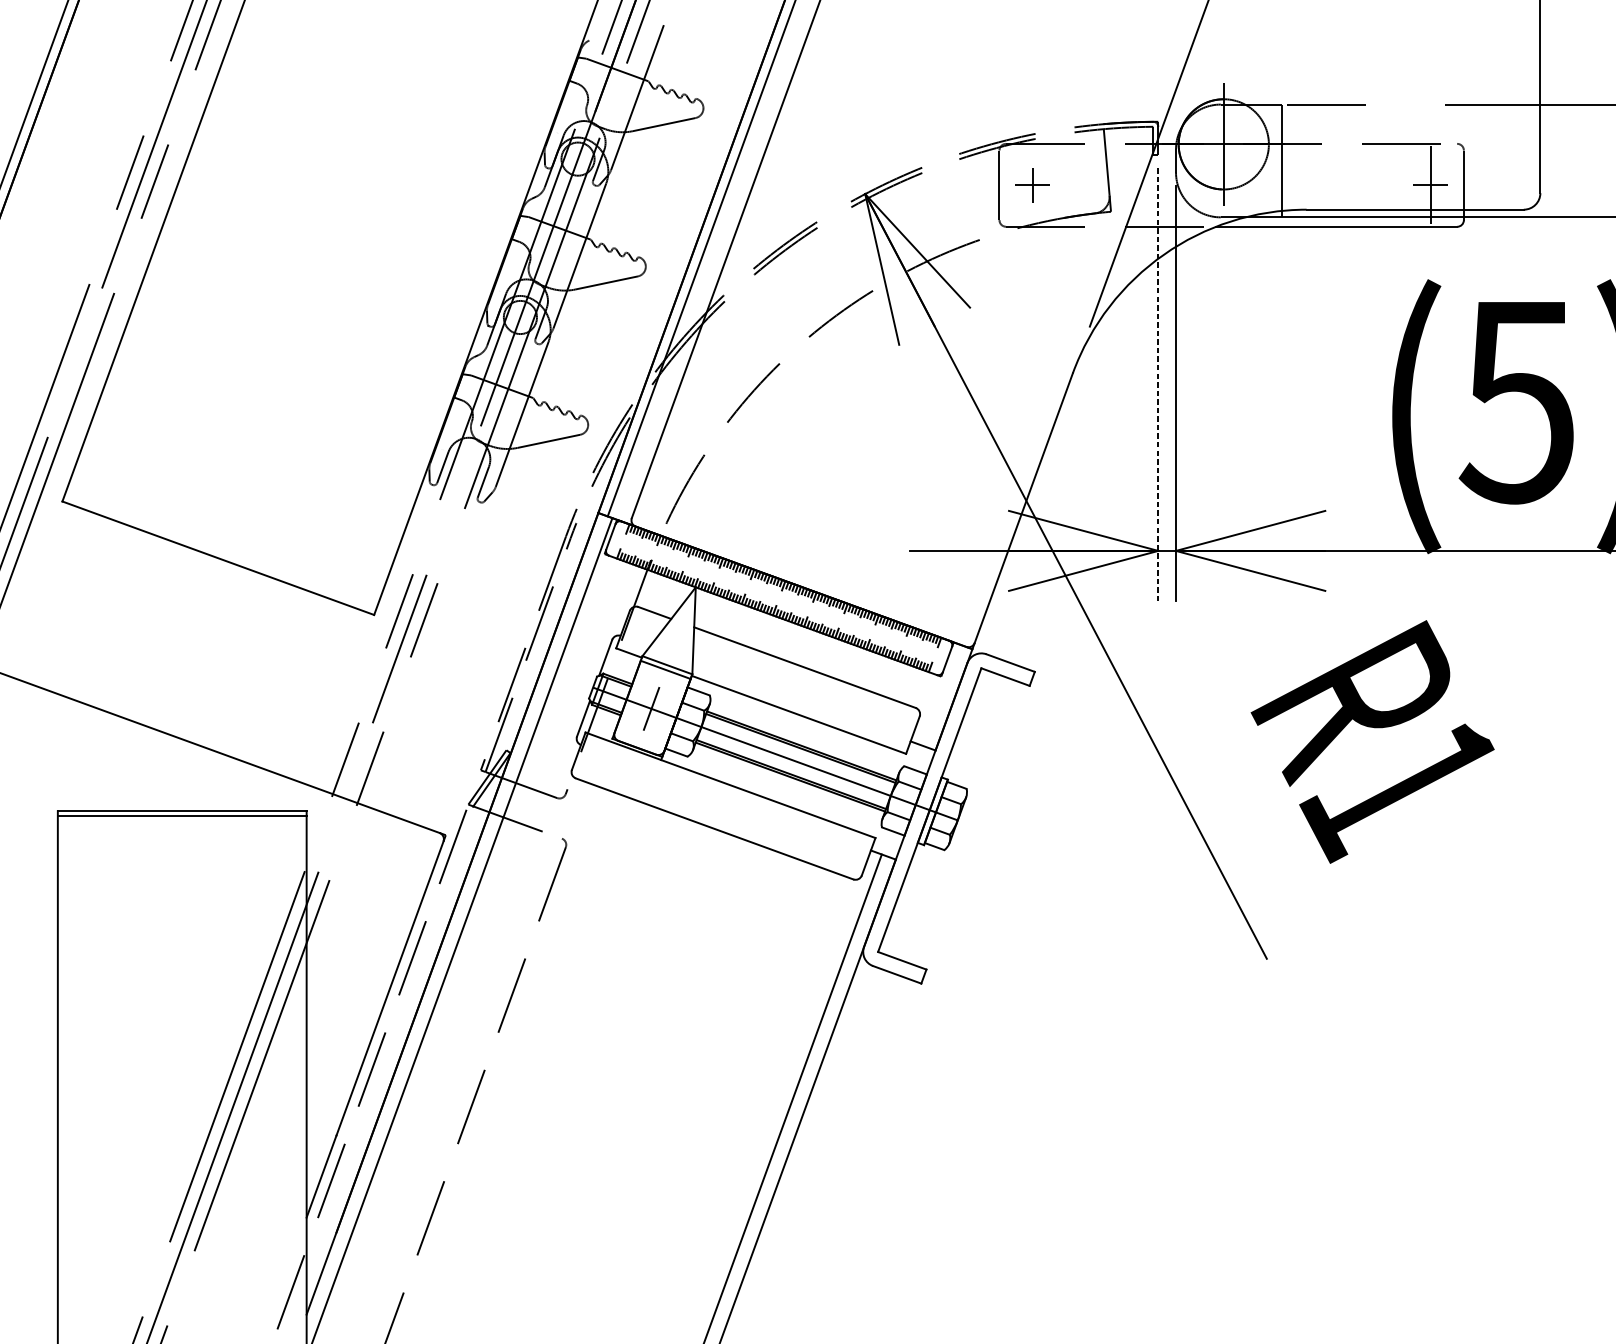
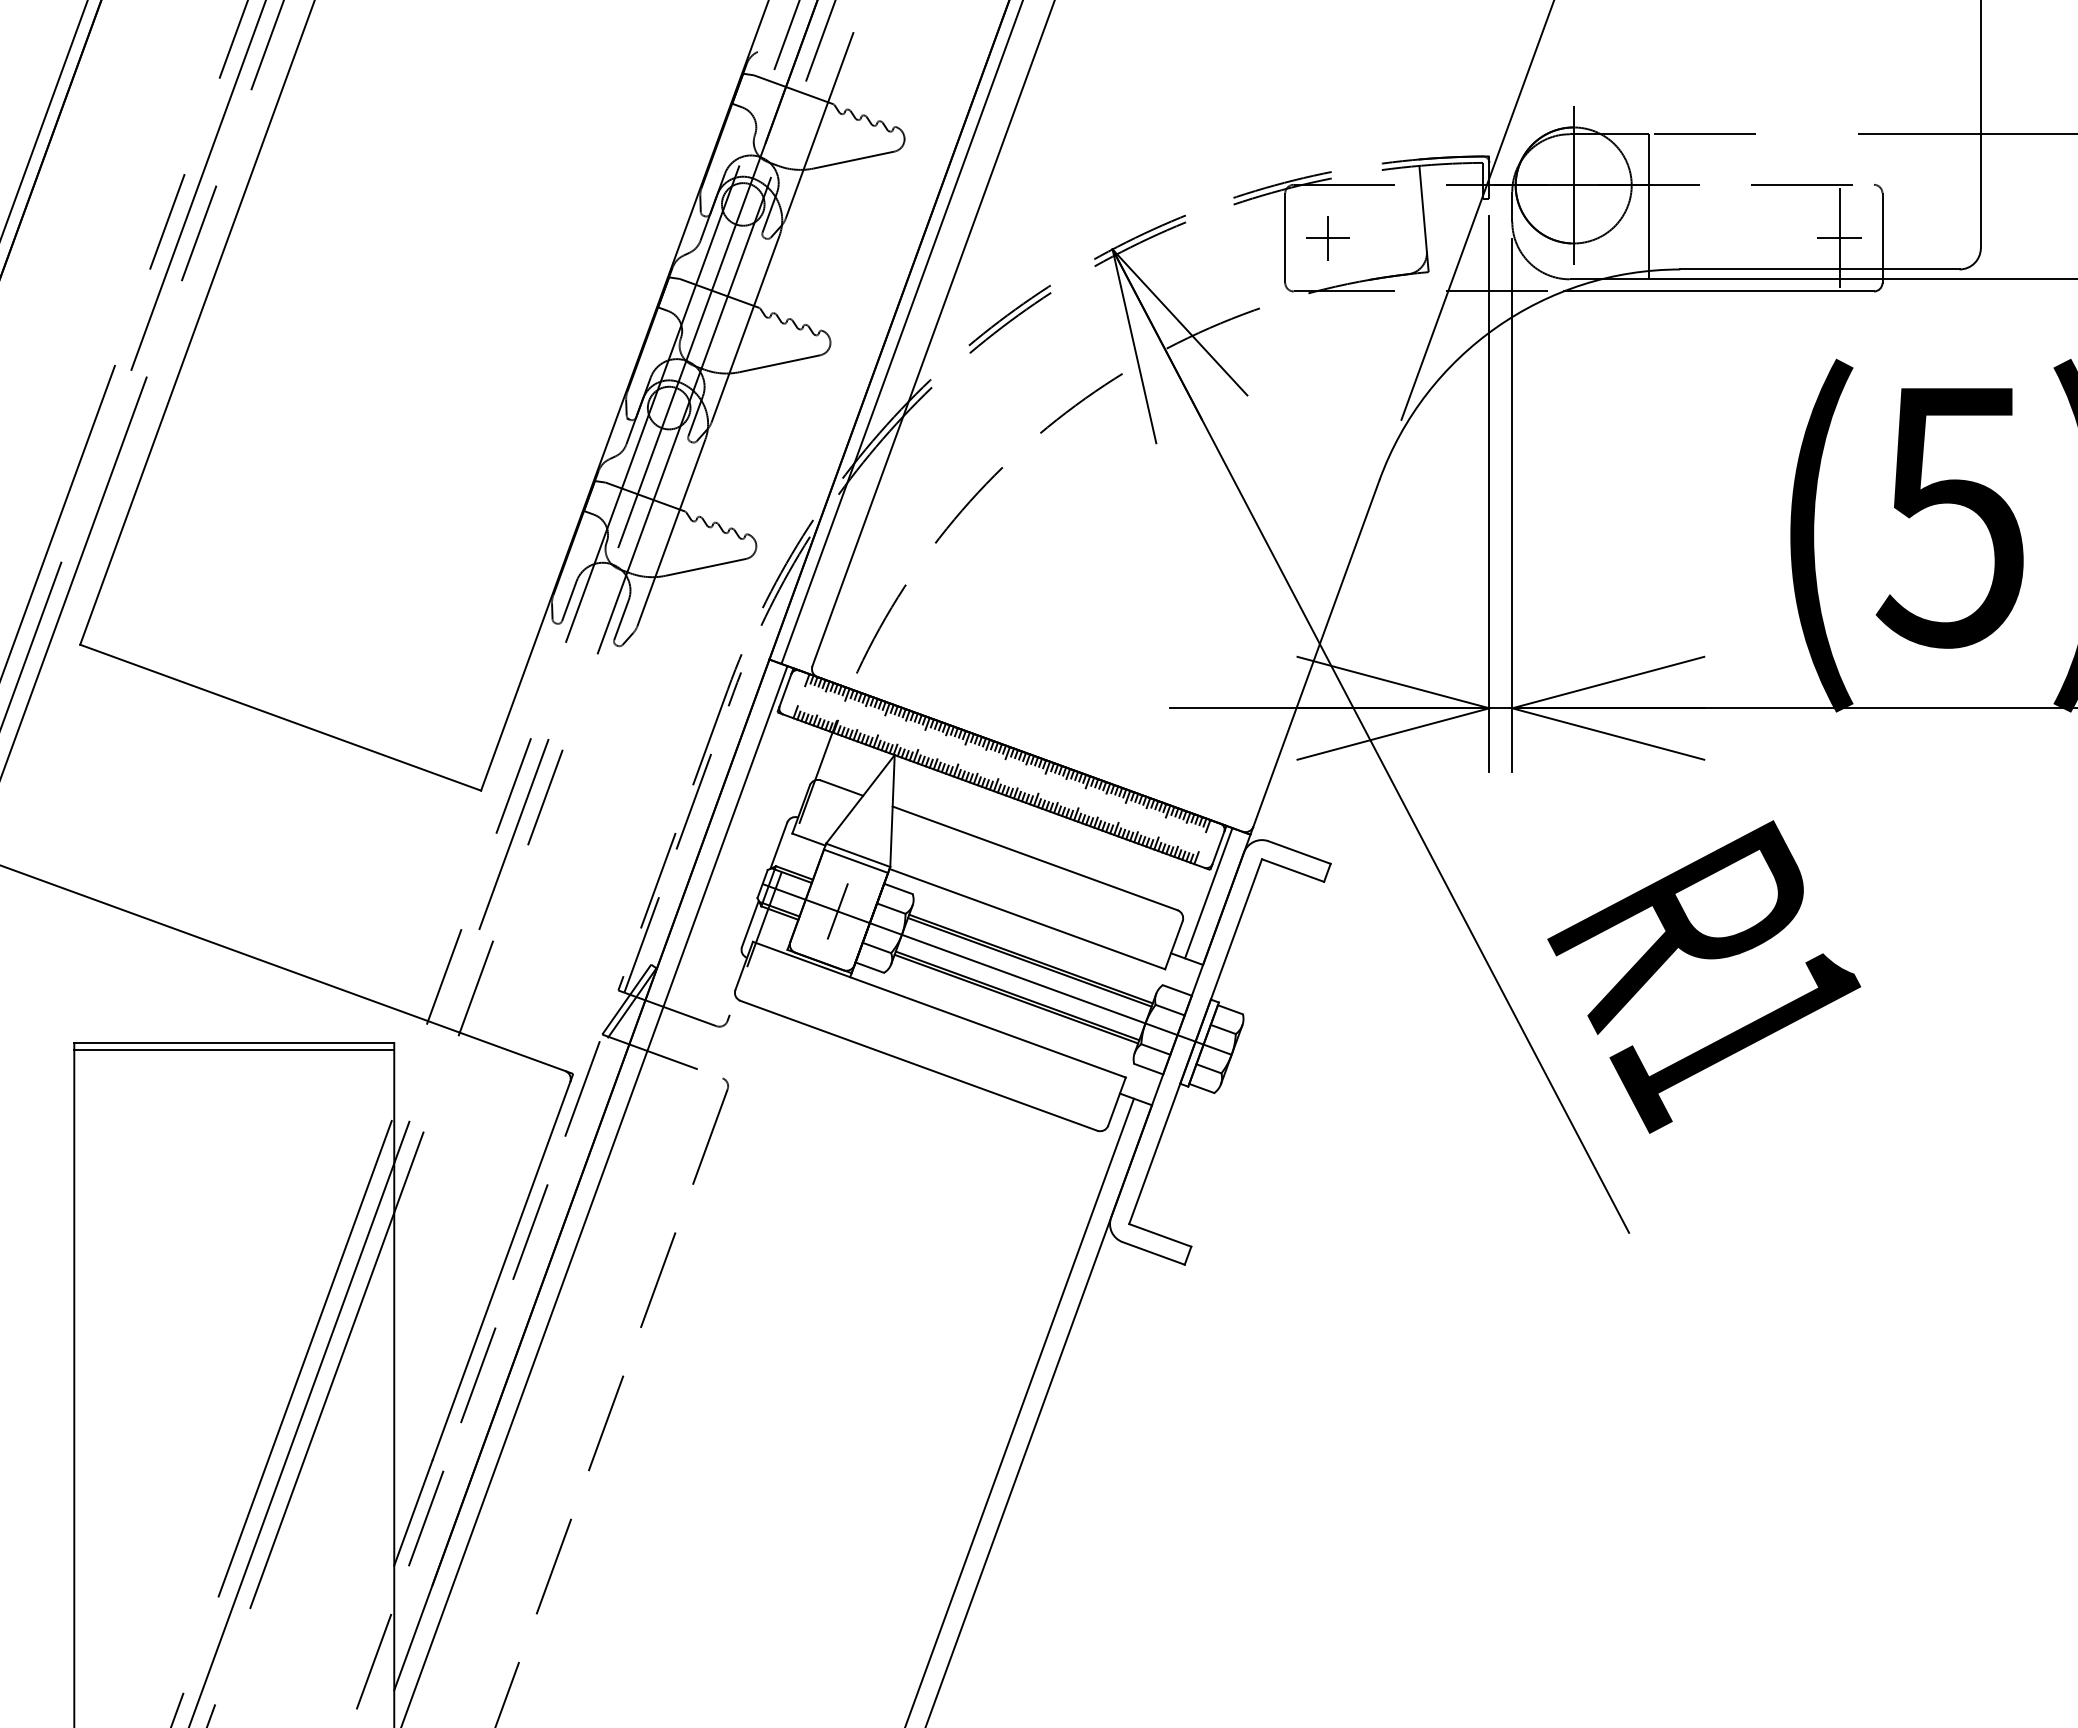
line: (1158, 384) -> (1489, 494), dashed -> solid
line: (939, 694) -> (1208, 893), added
text: (1372, 741) -> (1704, 976), moved

